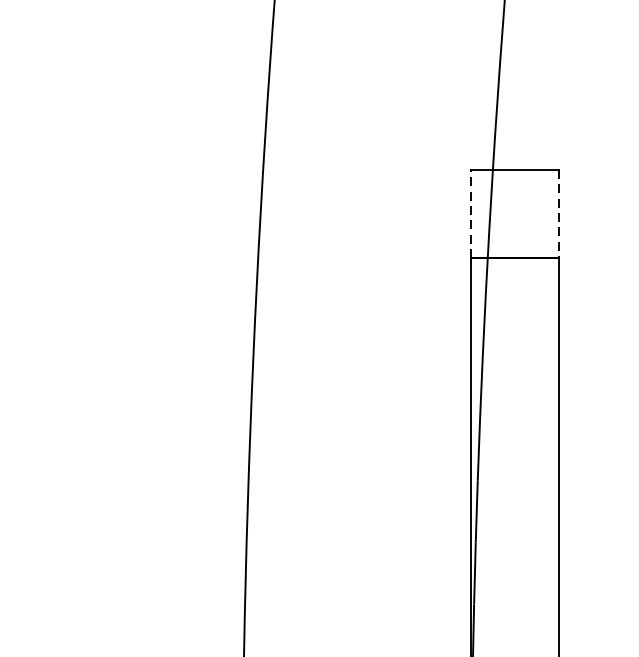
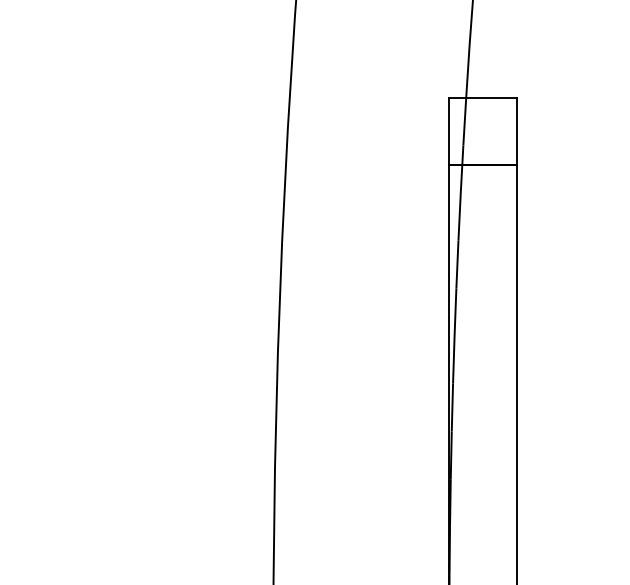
line: (471, 214) -> (449, 131), dashed -> solid
line: (558, 214) -> (516, 131), dashed -> solid

